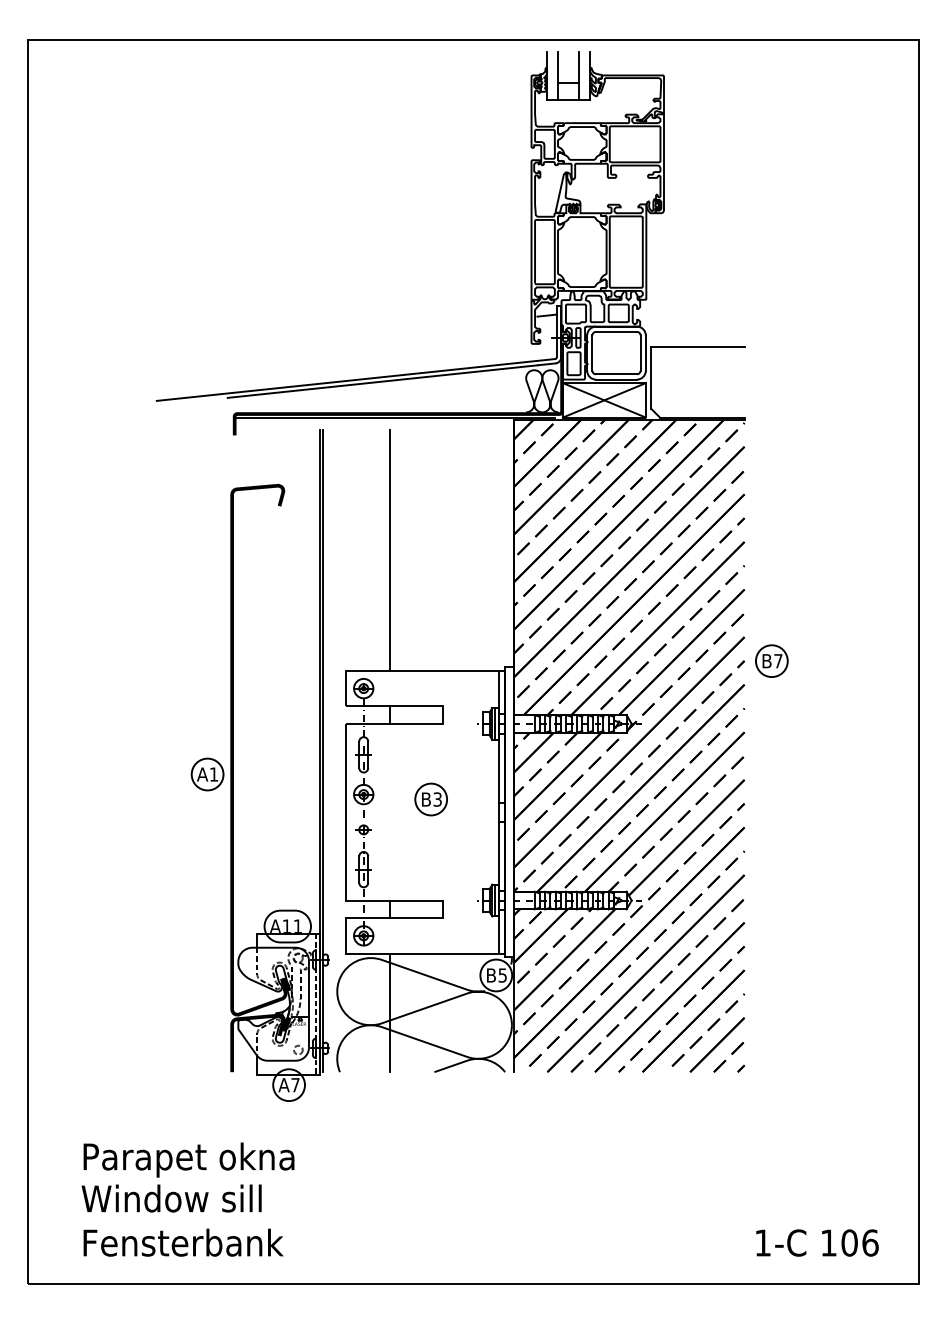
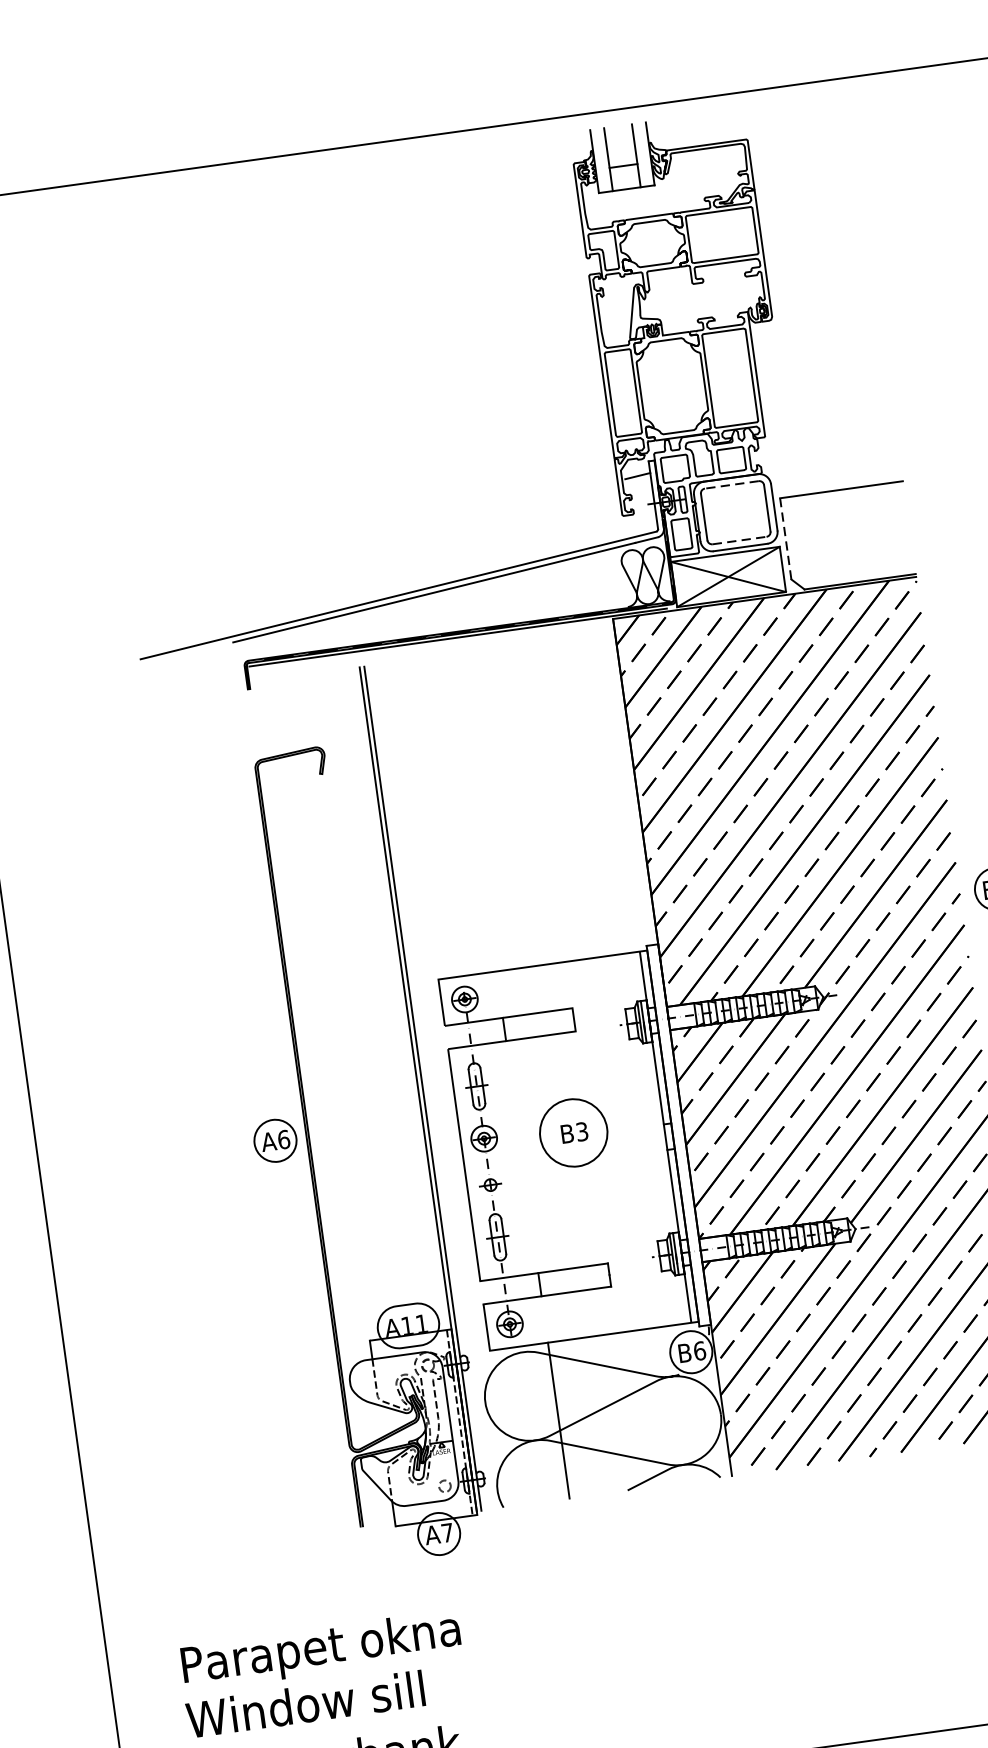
line: (615, 331) -> (730, 484), solid -> dashed
line: (616, 374) -> (739, 540), solid -> dashed
line: (651, 377) -> (786, 538), solid -> dashed
line: (390, 549) -> (474, 811), removed
text: (213, 774) -> (283, 1139), A1 -> A6
circle: (431, 799) -> (574, 1132), size x1.6
text: (502, 975) -> (699, 1351), B5 -> B6

